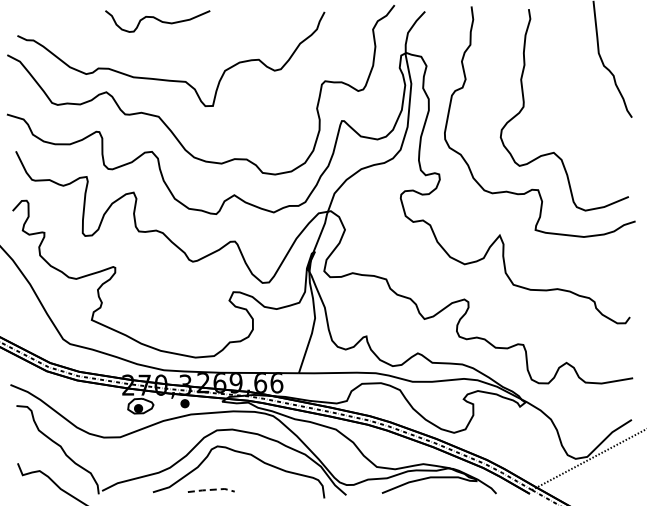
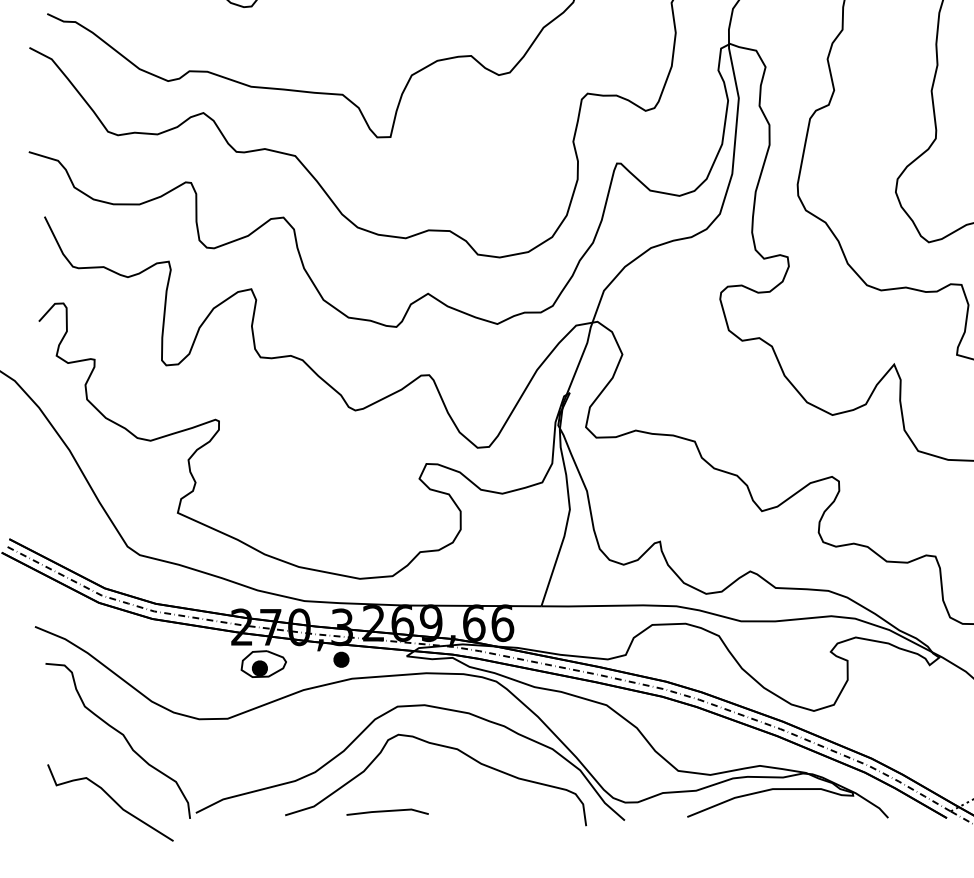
line: (212, 489) -> (389, 810), dashed -> solid

